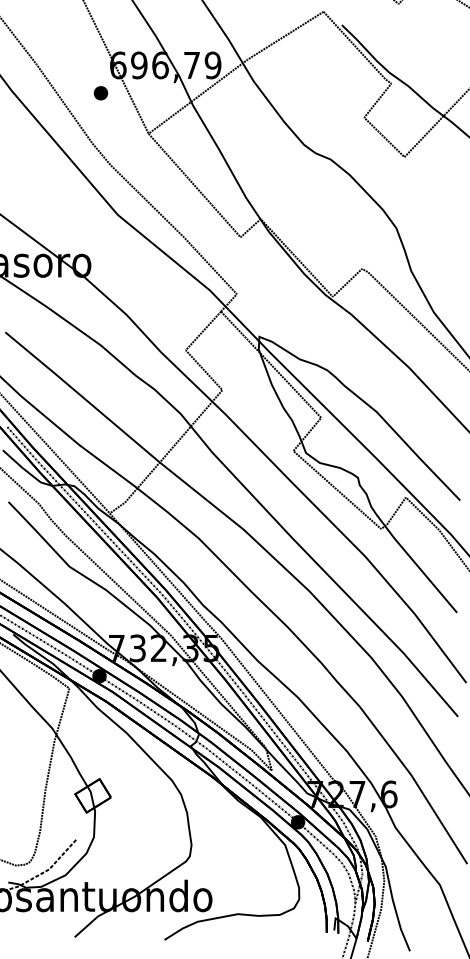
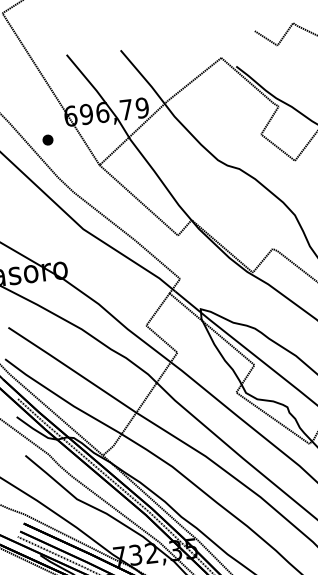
part: (100, 93) -> (47, 140), moved

